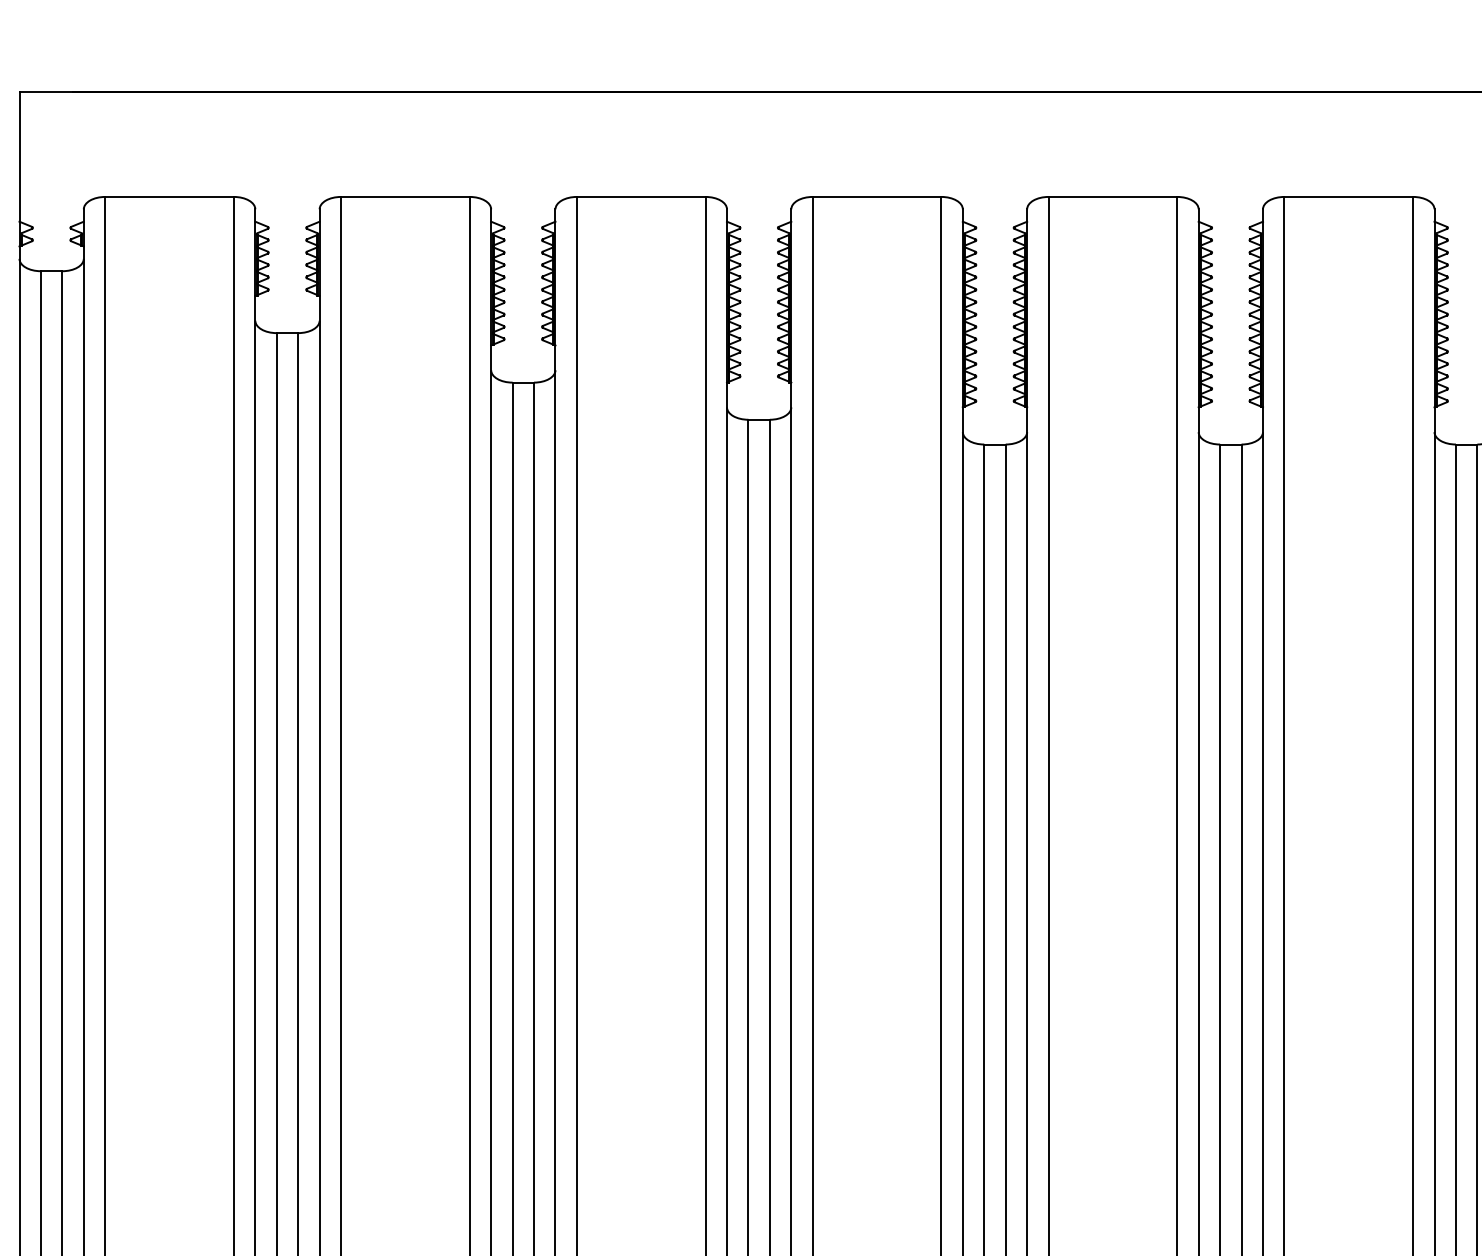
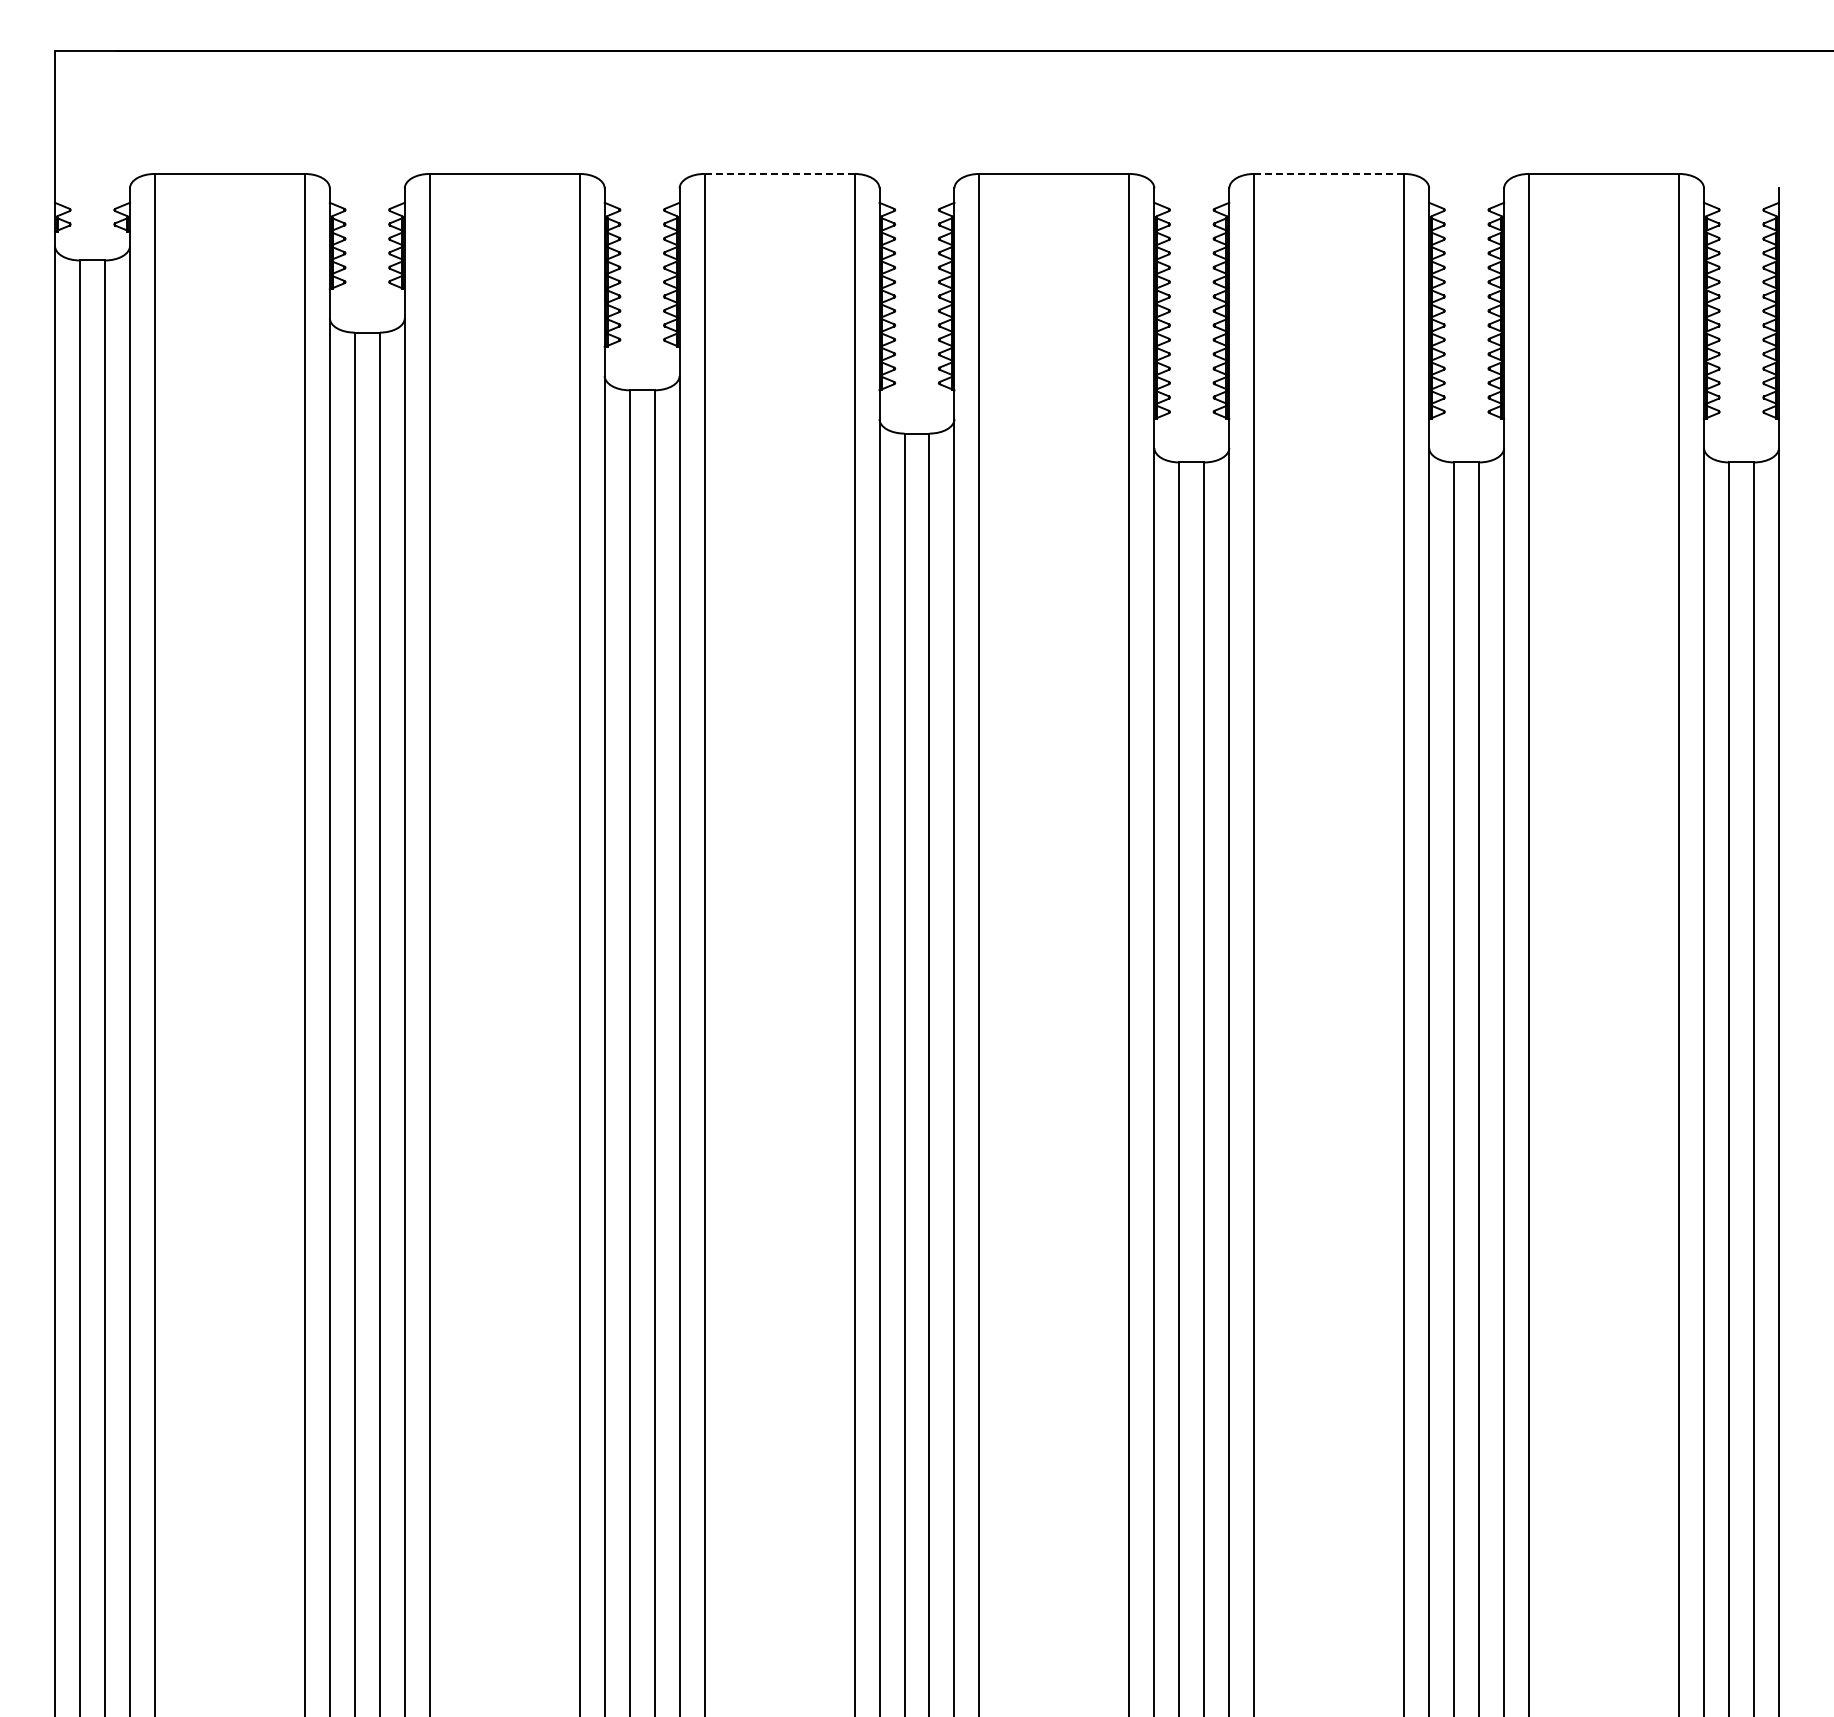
line: (641, 196) -> (779, 173), solid -> dashed
line: (1113, 196) -> (1329, 173), solid -> dashed

